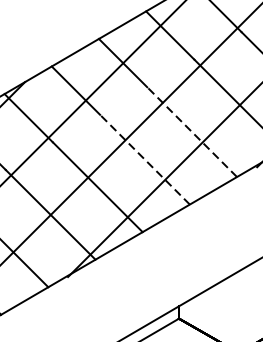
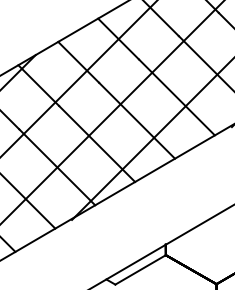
line: (191, 132) -> (176, 97), dashed -> solid
line: (145, 159) -> (137, 120), dashed -> solid

